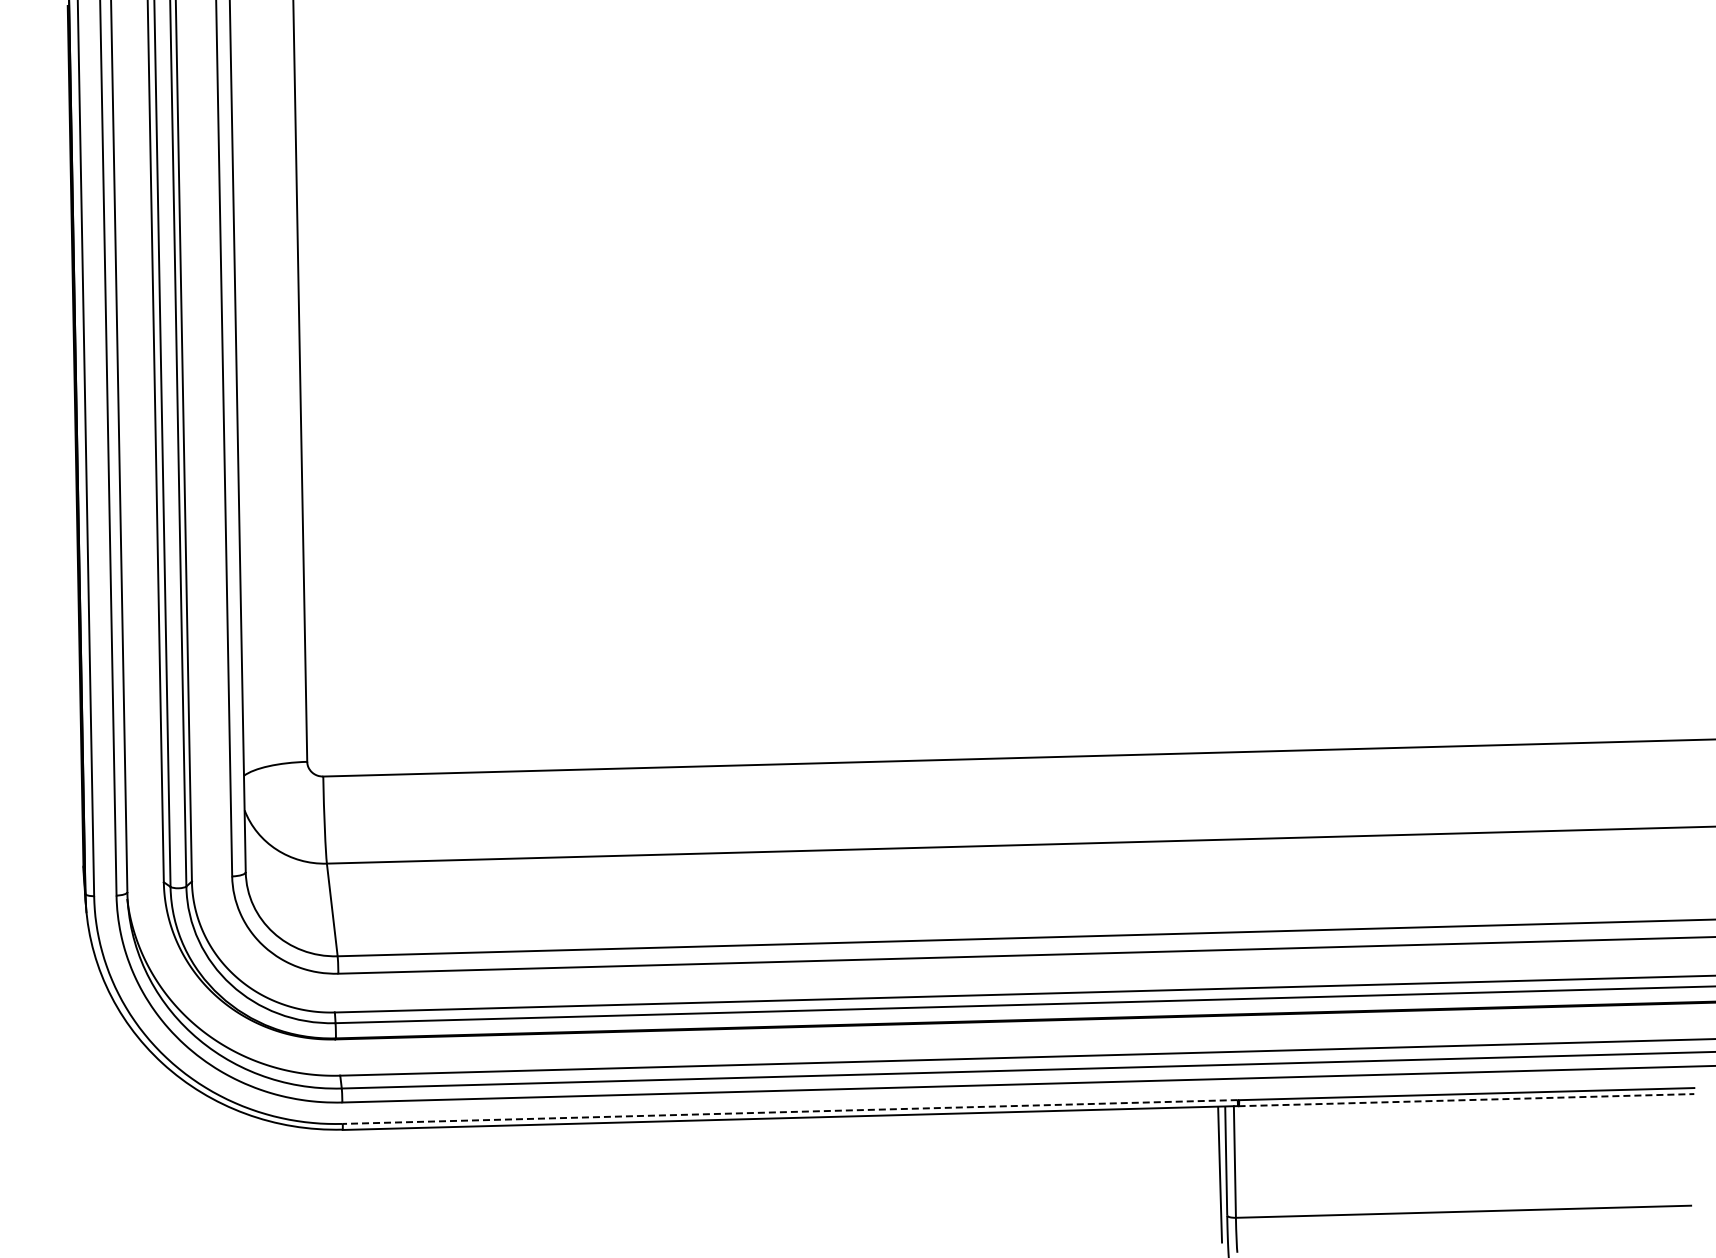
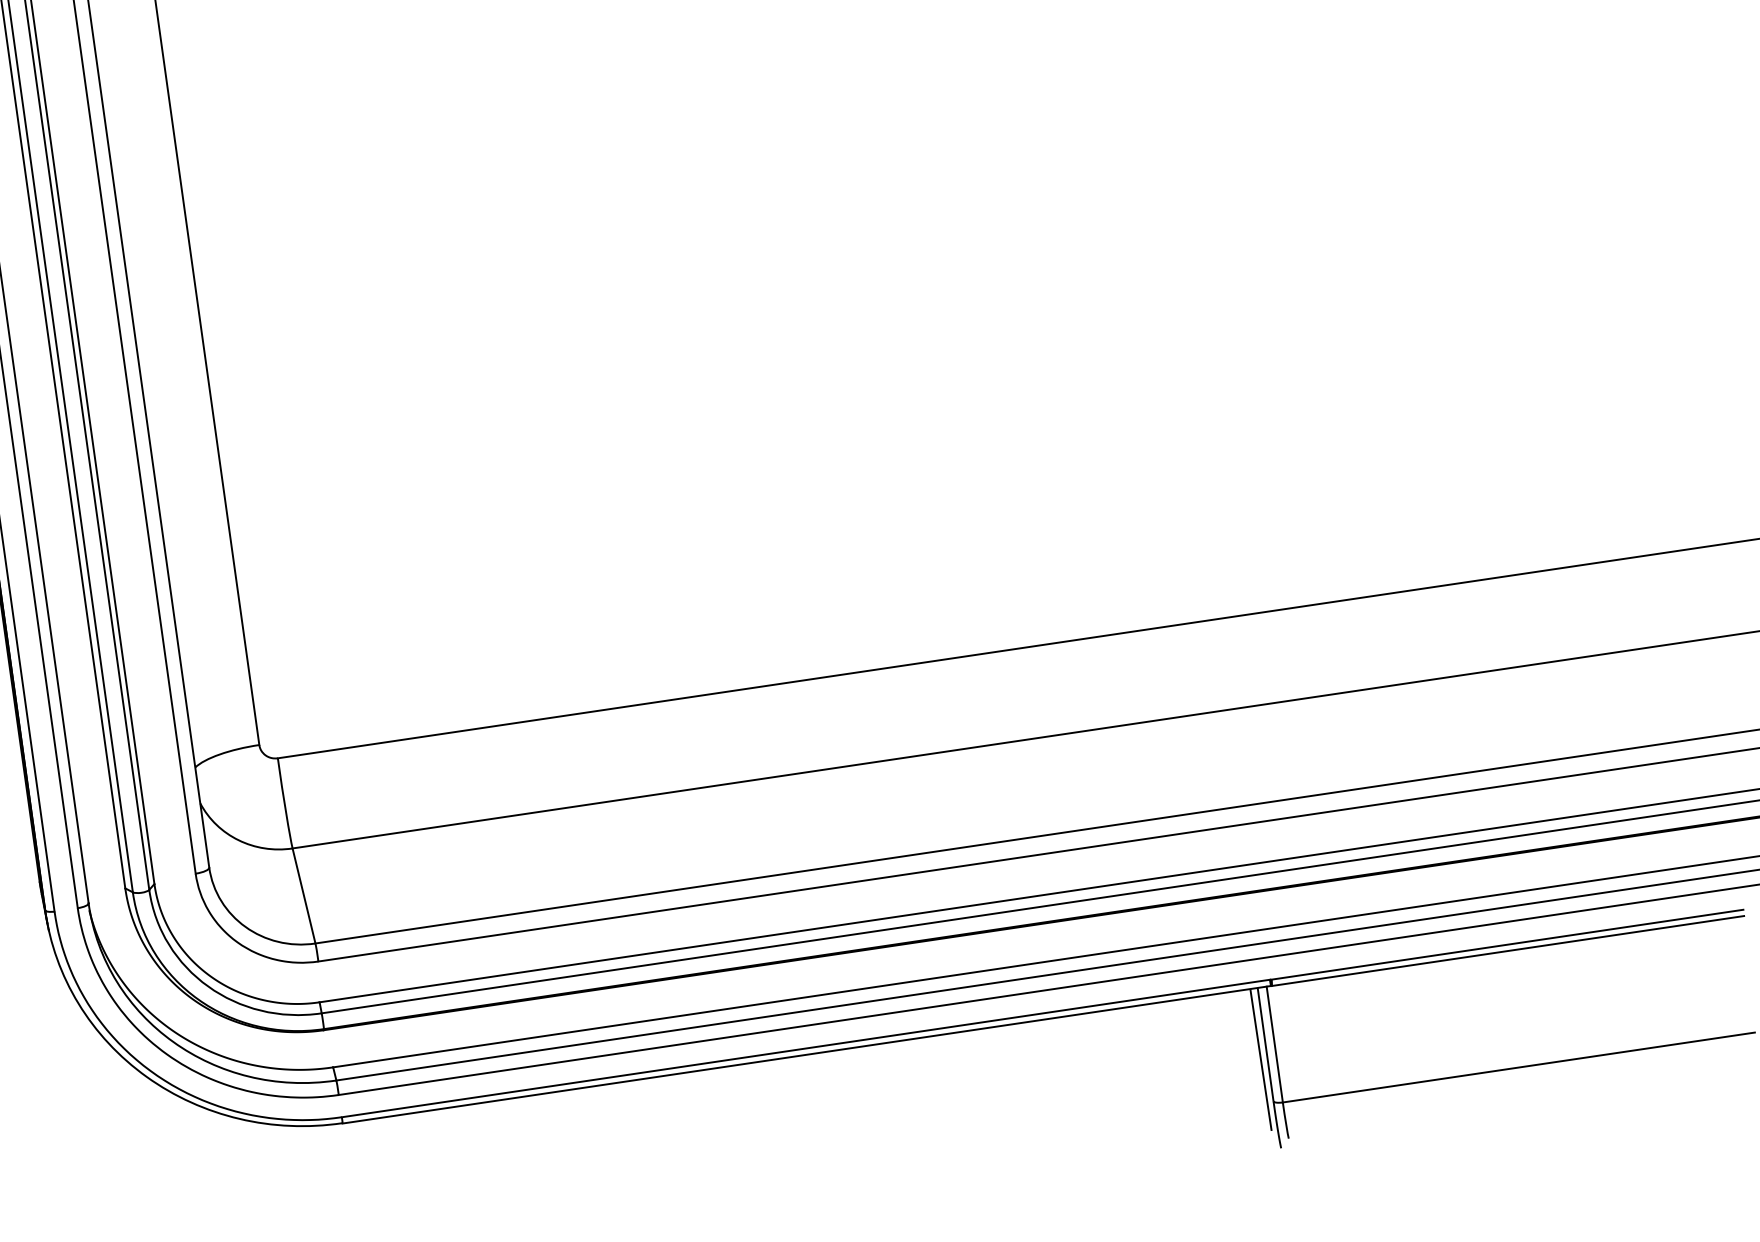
line: (1466, 1100) -> (1507, 951), dashed -> solid
line: (790, 1112) -> (806, 1048), dashed -> solid

